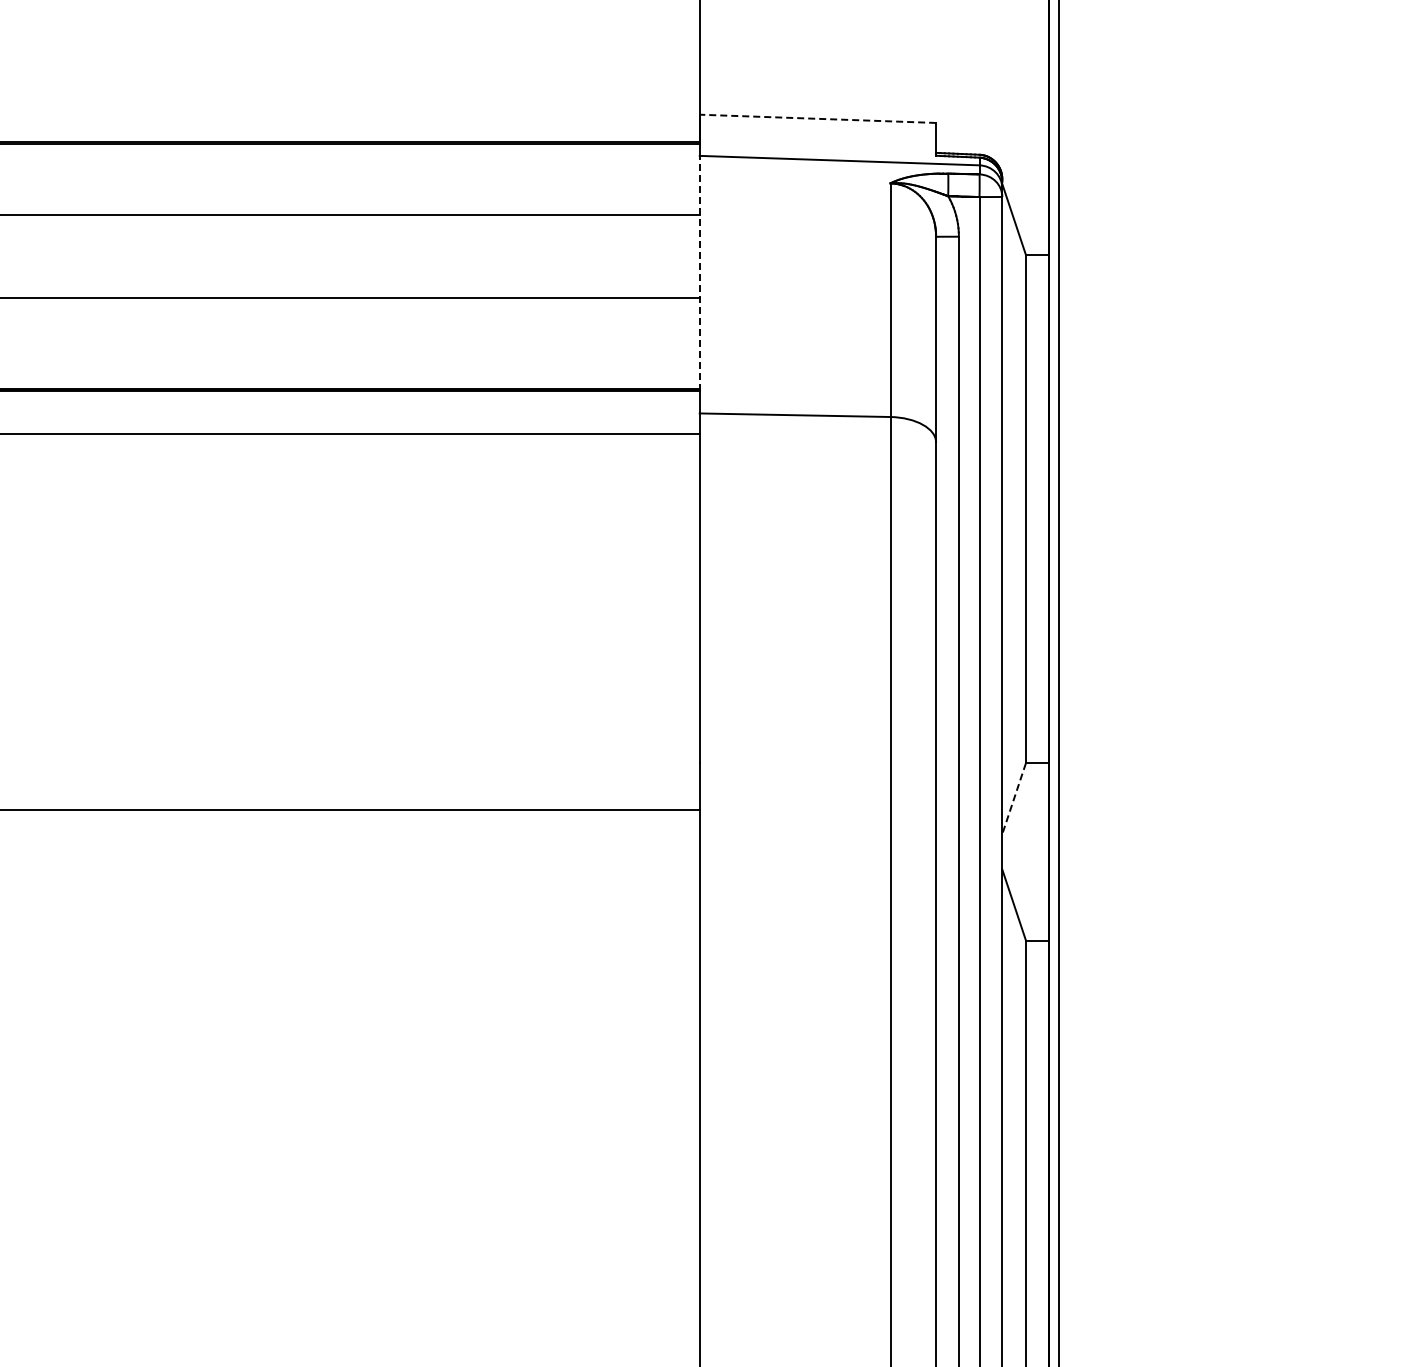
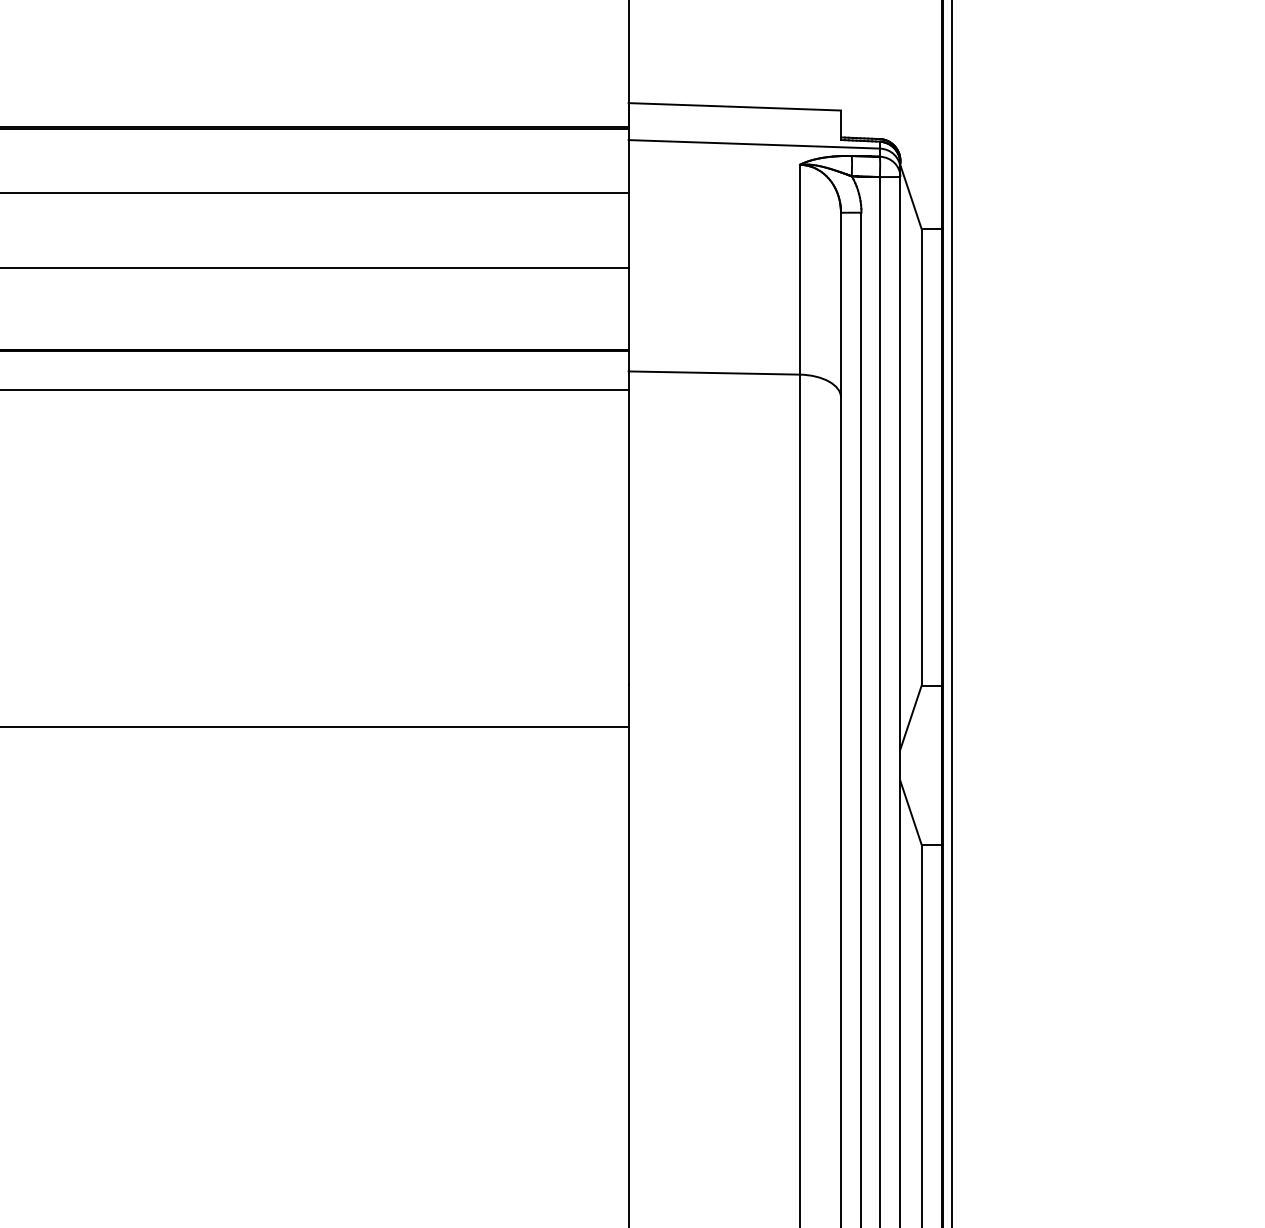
line: (817, 118) -> (734, 106), dashed -> solid
line: (699, 273) -> (628, 245), dashed -> solid
line: (1013, 799) -> (910, 718), dashed -> solid

